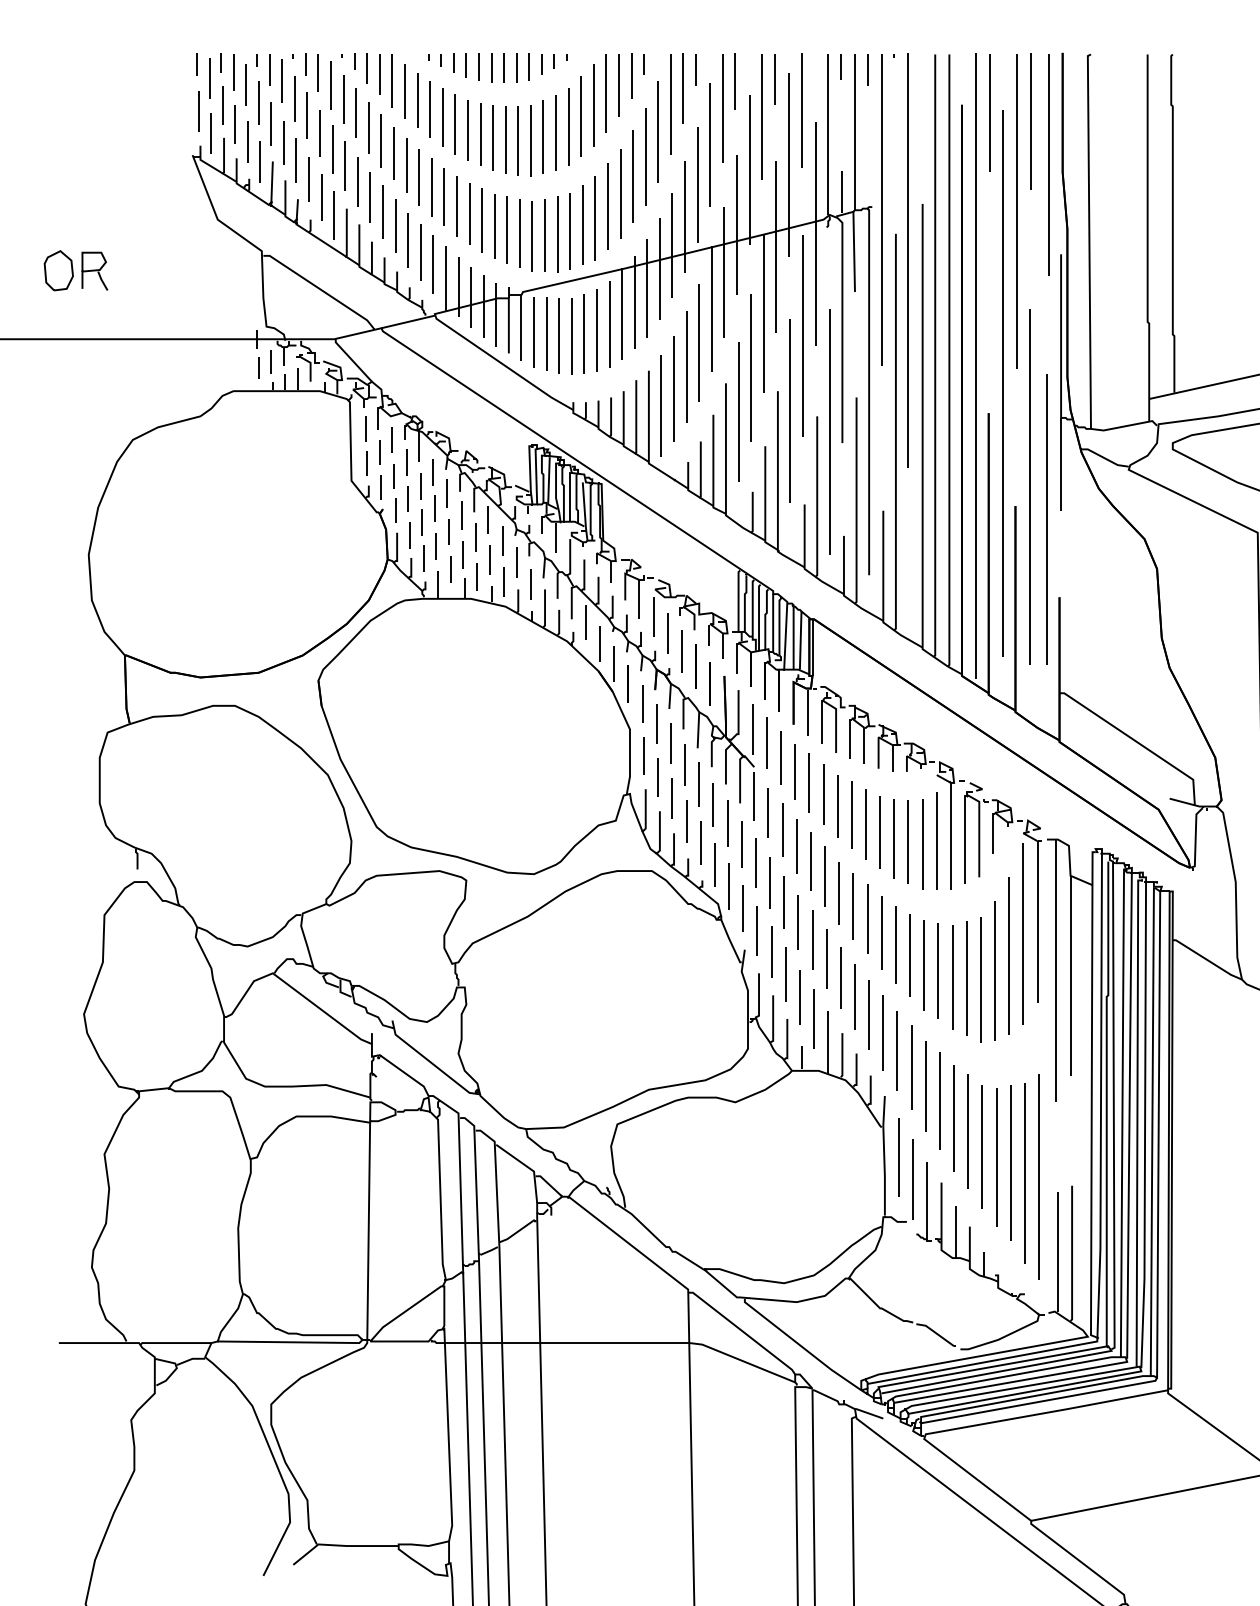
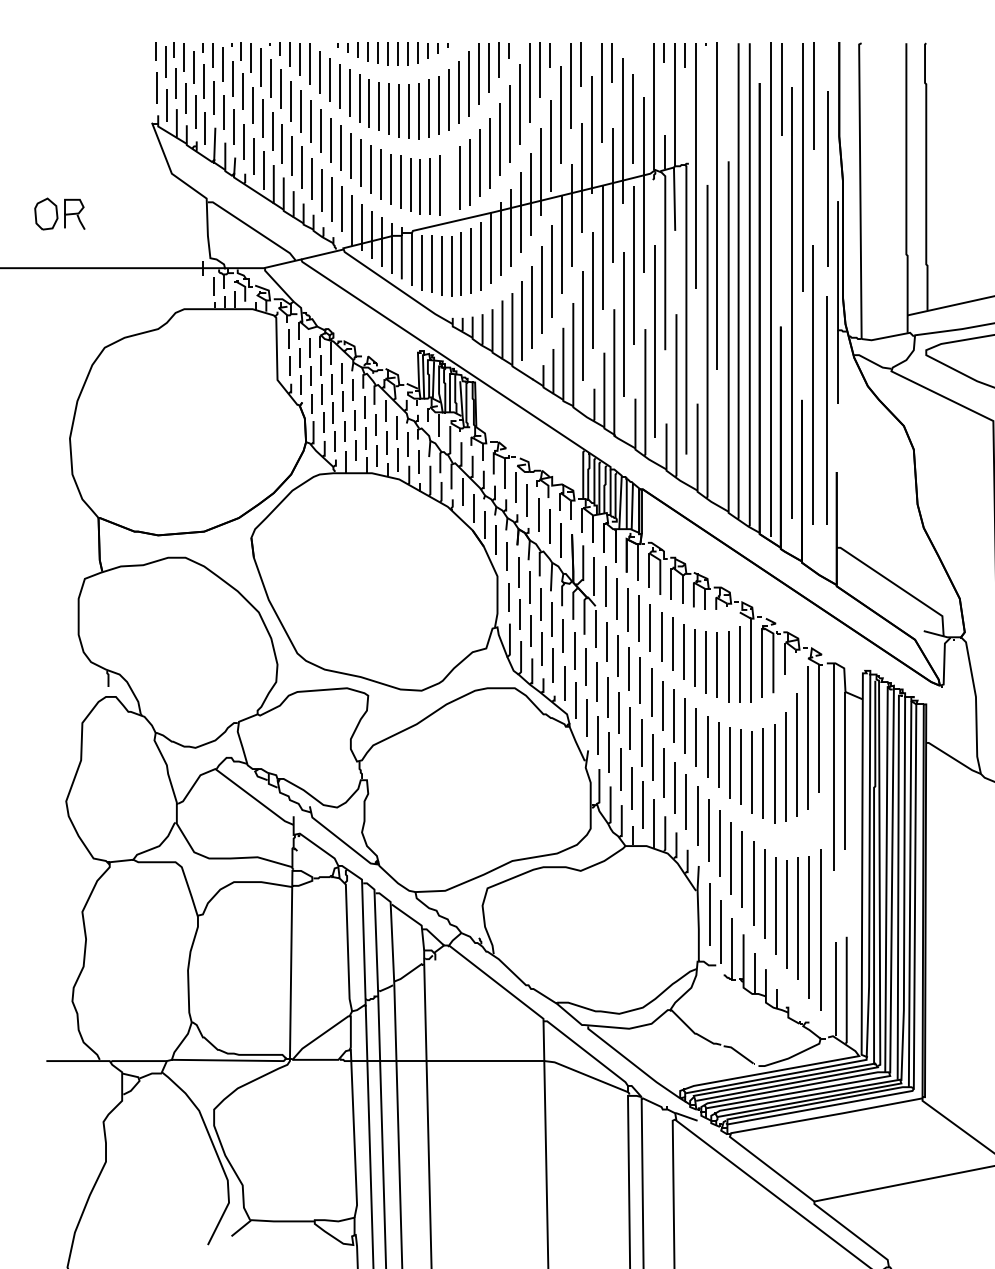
line: (801, 110) -> (632, 119), moved
line: (1048, 164) -> (828, 178), moved
line: (569, 231) -> (449, 183), removed
line: (258, 367) -> (204, 290), removed

